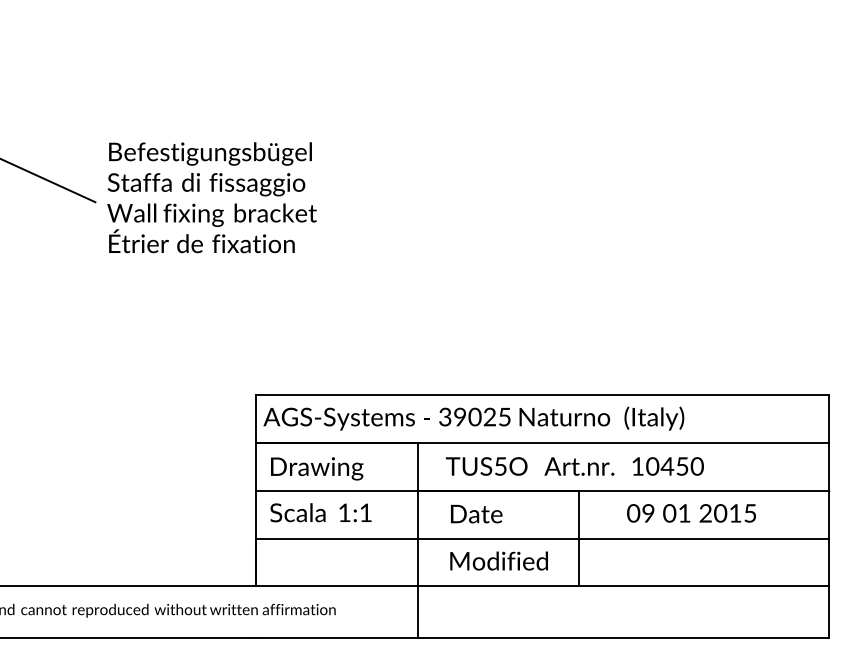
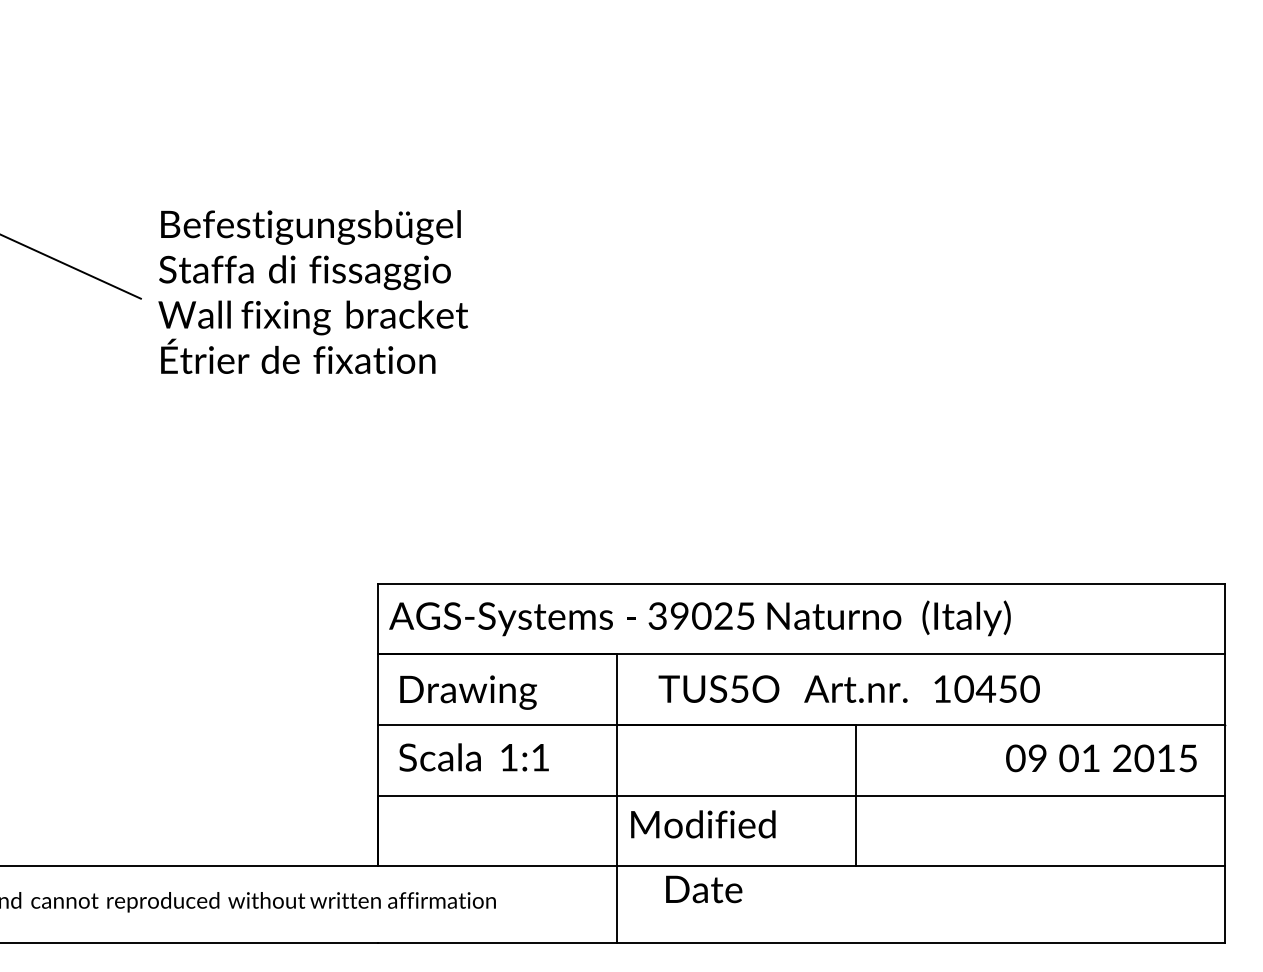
text: (476, 513) -> (703, 888), moved
text: (691, 513) -> (1101, 758), moved
text: (498, 560) -> (702, 823), moved

